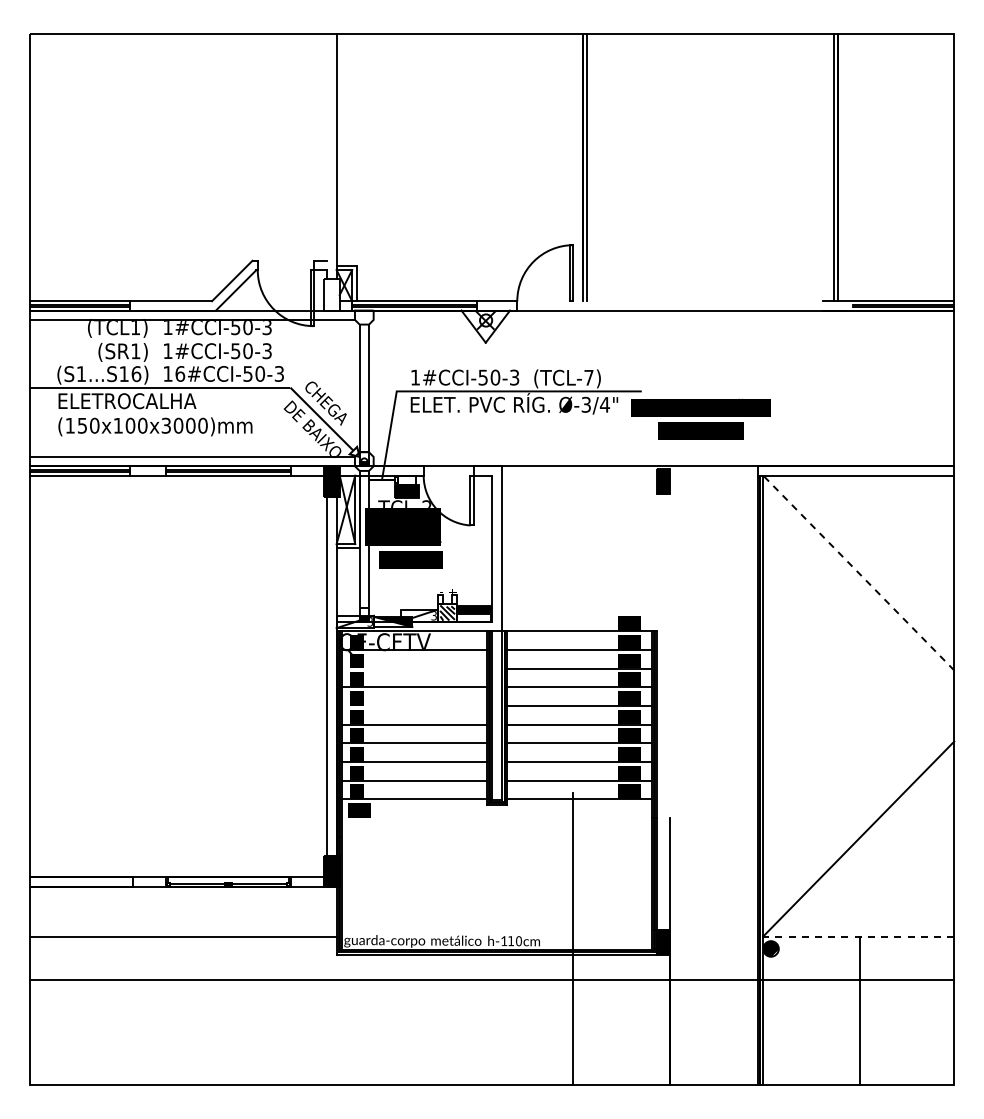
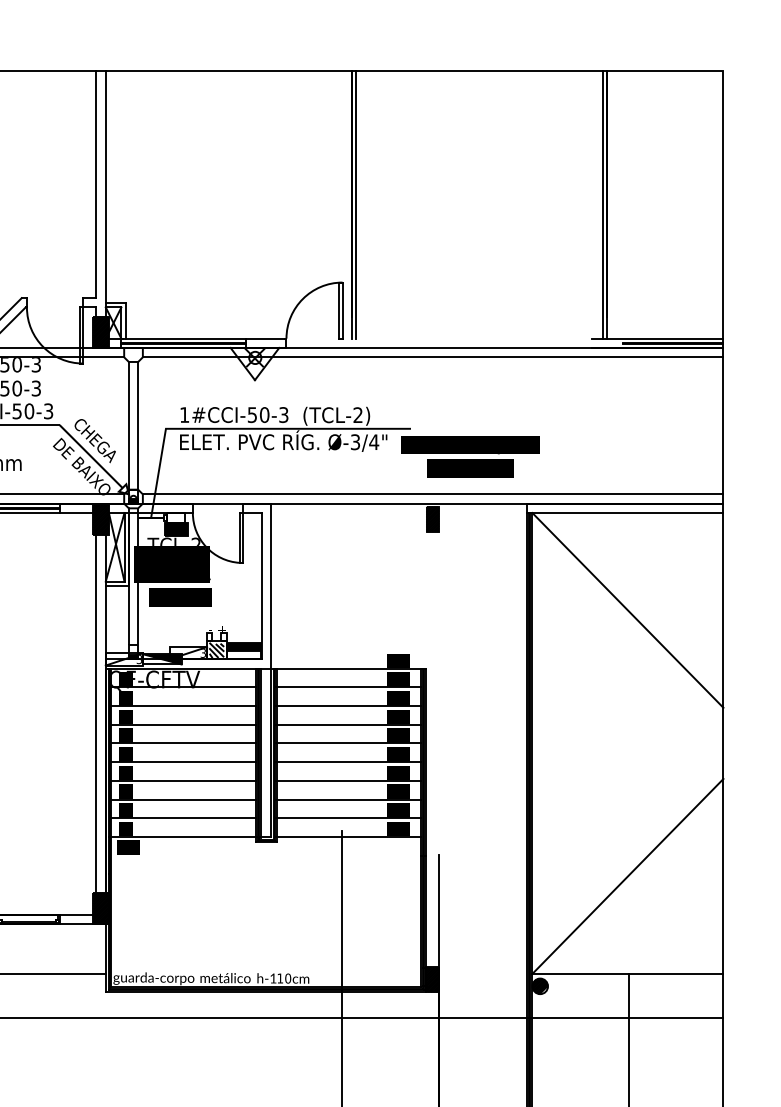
line: (327, 146) -> (96, 183), added
hatch: (331, 294) -> (100, 331), added
line: (663, 319) -> (432, 356), added
text: (588, 377) -> (357, 414), (TCL-7) -> (TCL-2)
line: (663, 456) -> (432, 493), added
line: (858, 572) -> (627, 609), dashed -> solid
line: (414, 668) -> (183, 705), added
line: (414, 706) -> (183, 743), added
line: (858, 936) -> (627, 973), dashed -> solid

